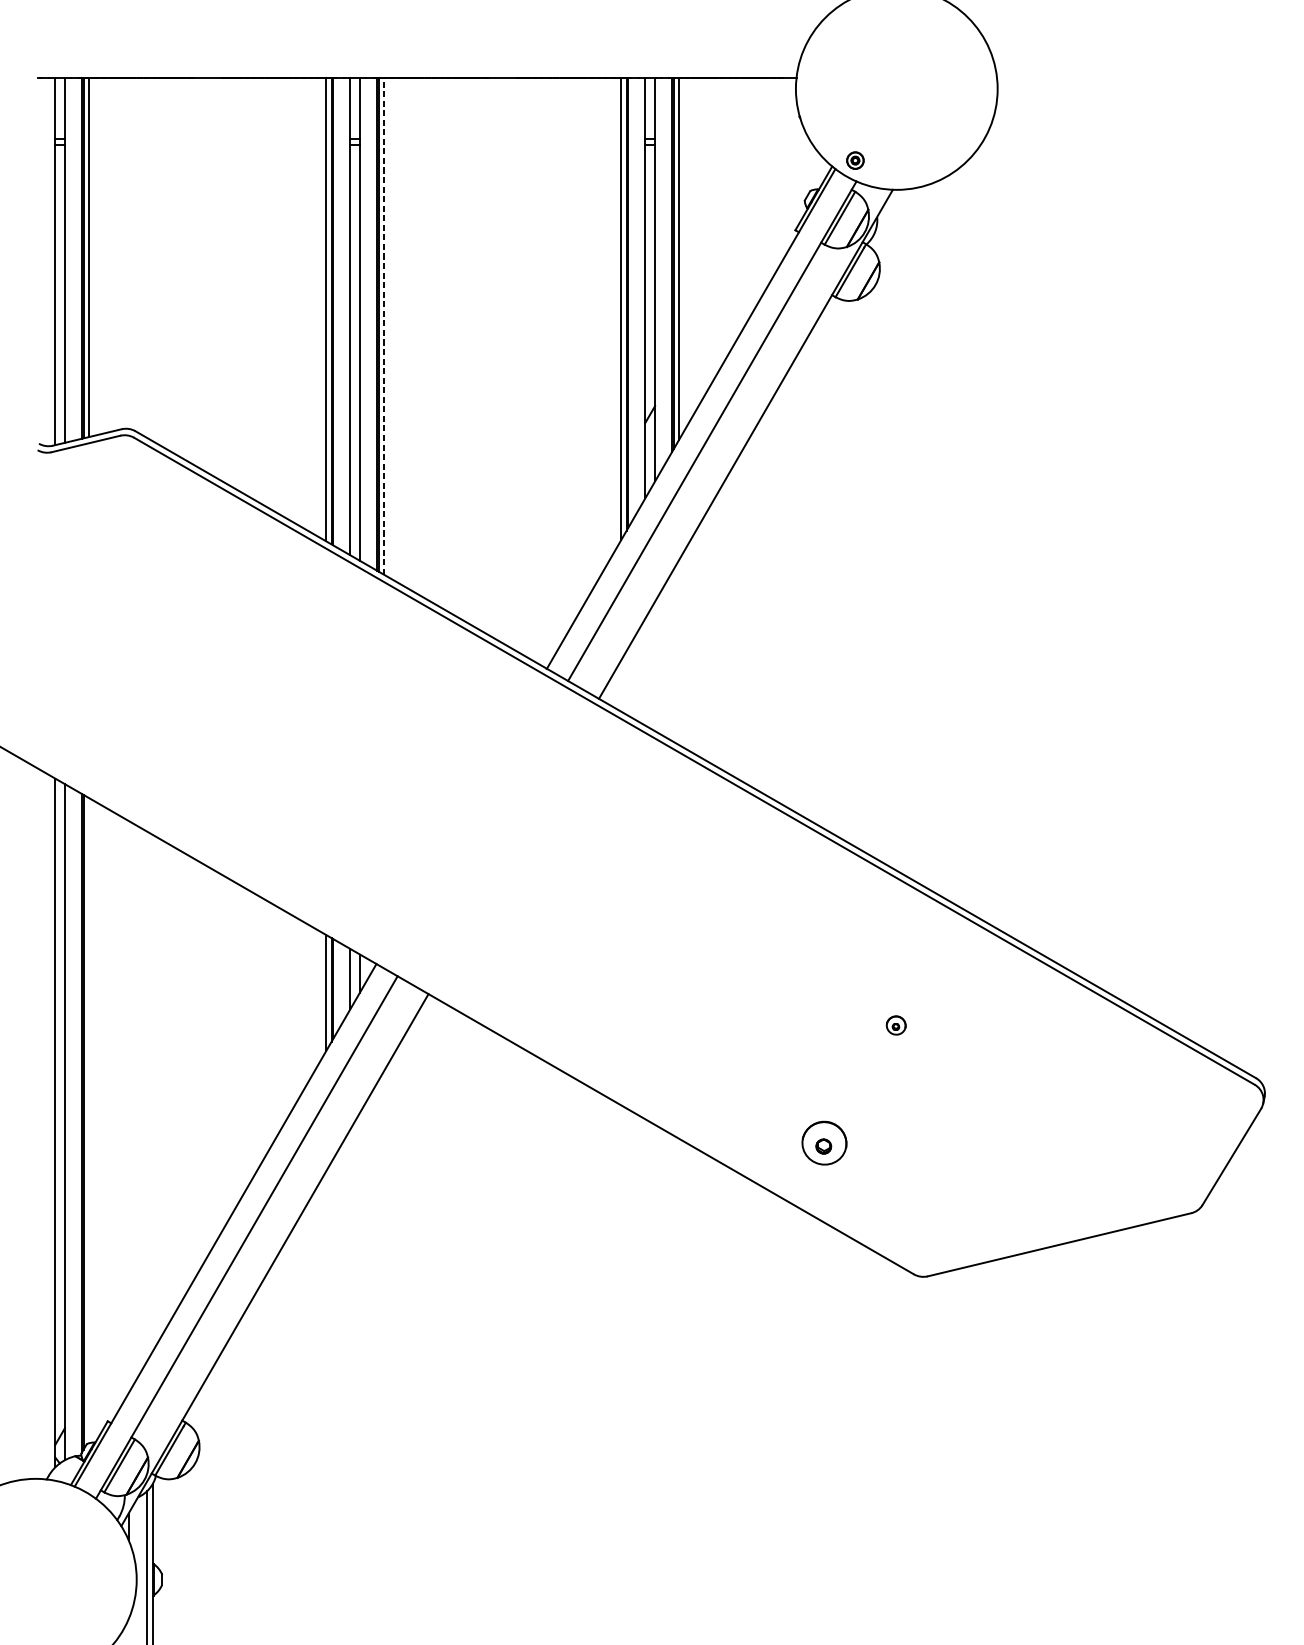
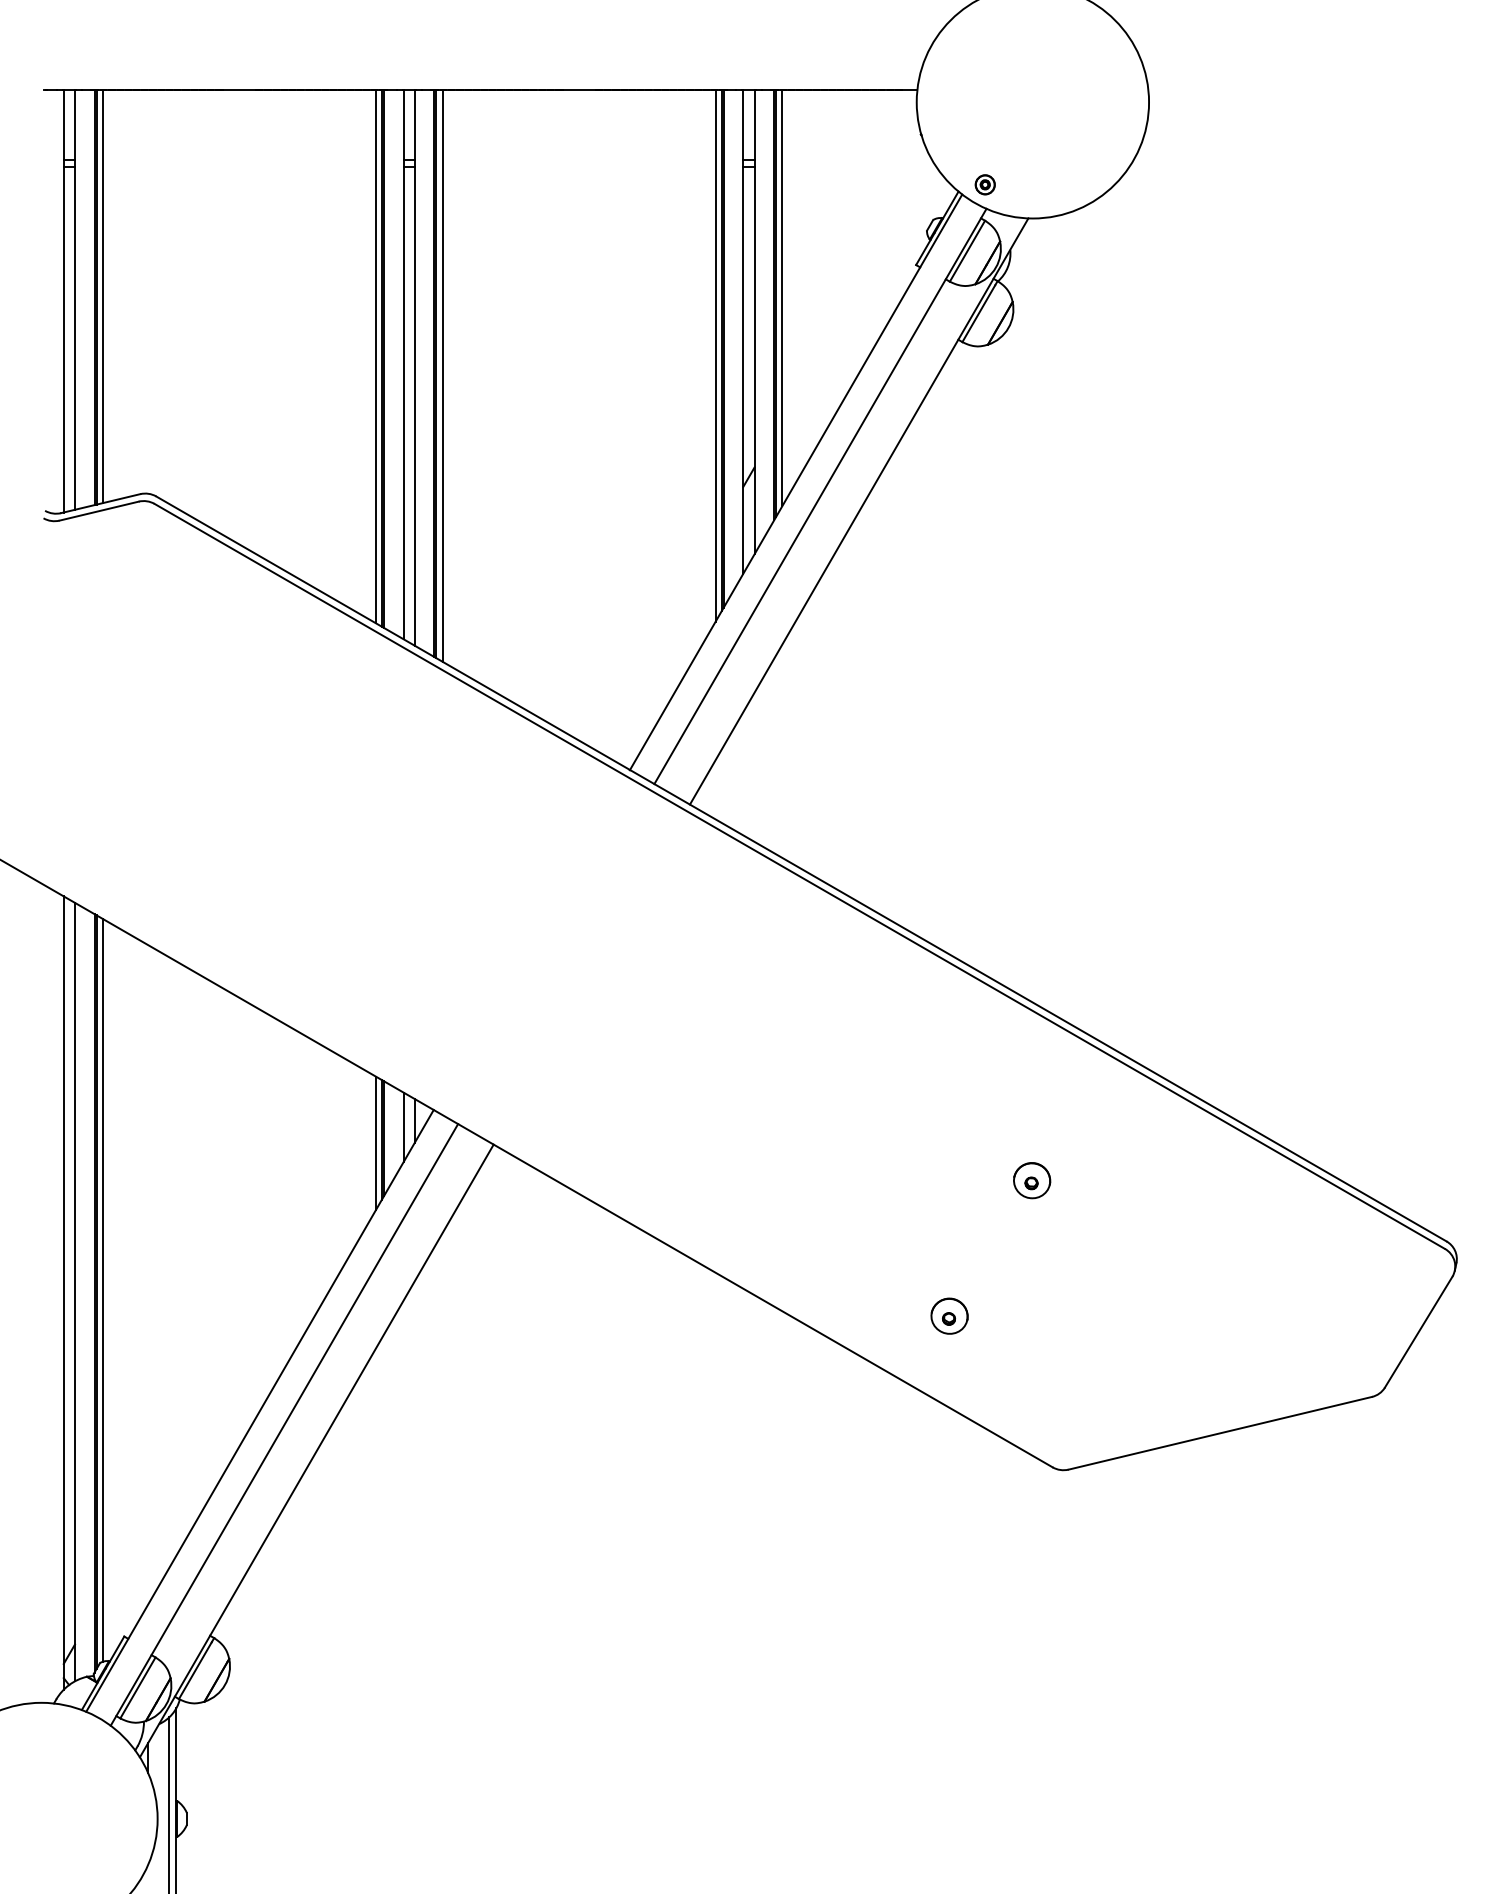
line: (384, 326) -> (442, 375), dashed -> solid
part: (896, 1025) -> (1032, 1180), size x1.67
line: (88, 1119) -> (102, 1289), added
part: (824, 1142) -> (949, 1315), size x0.71

